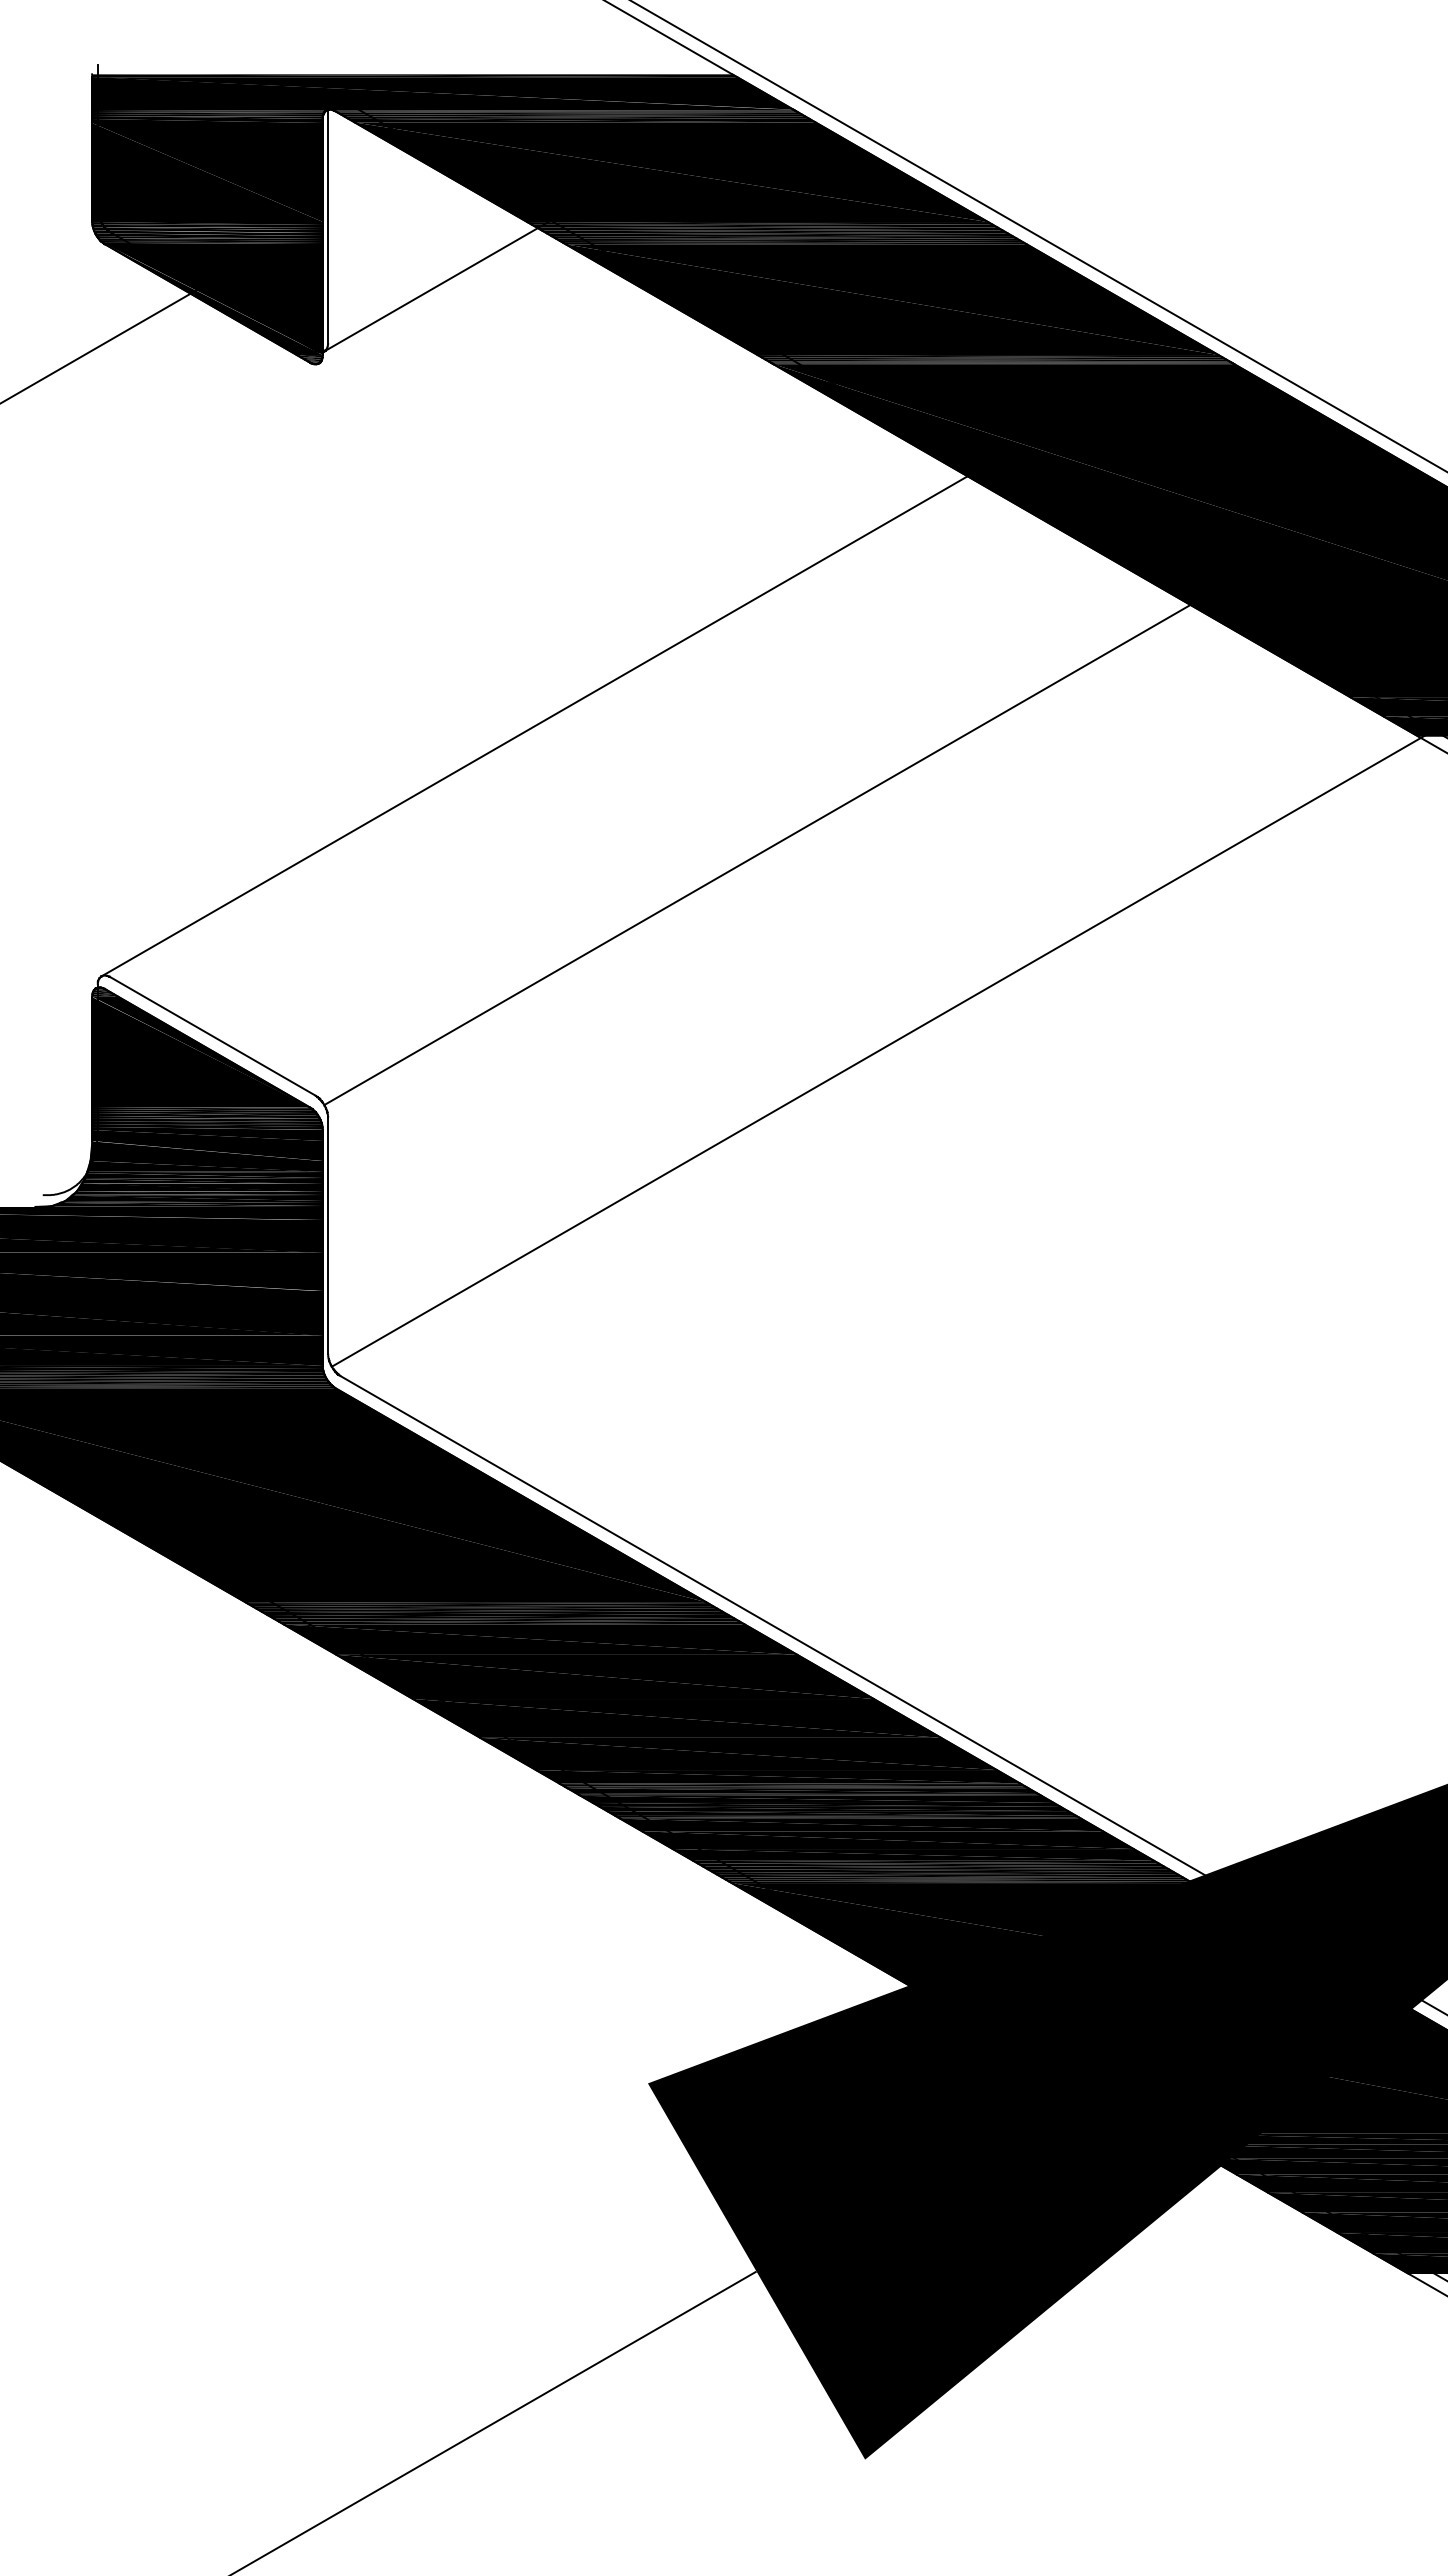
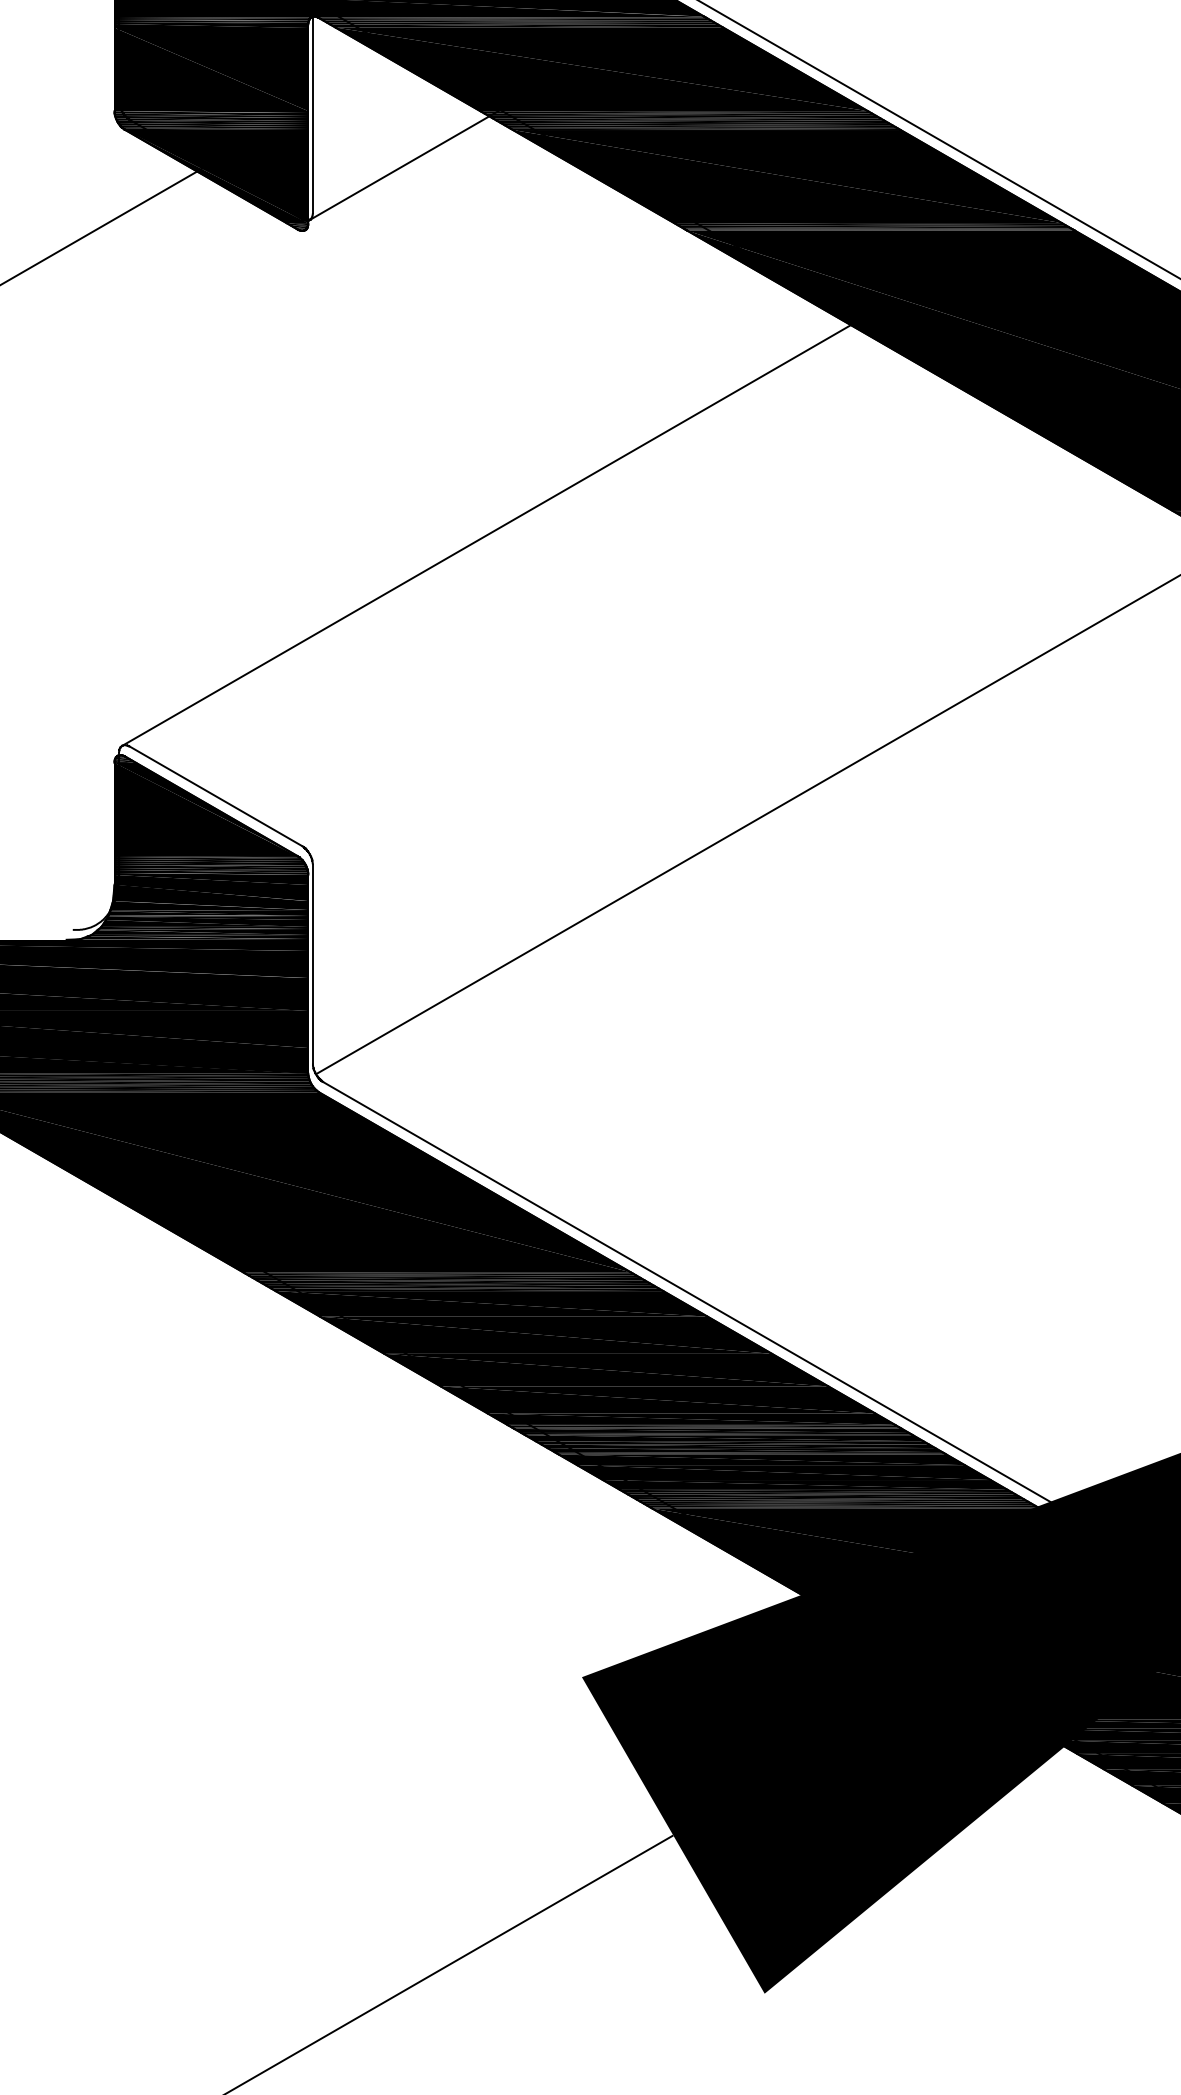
line: (761, 852) -> (677, 641), removed

